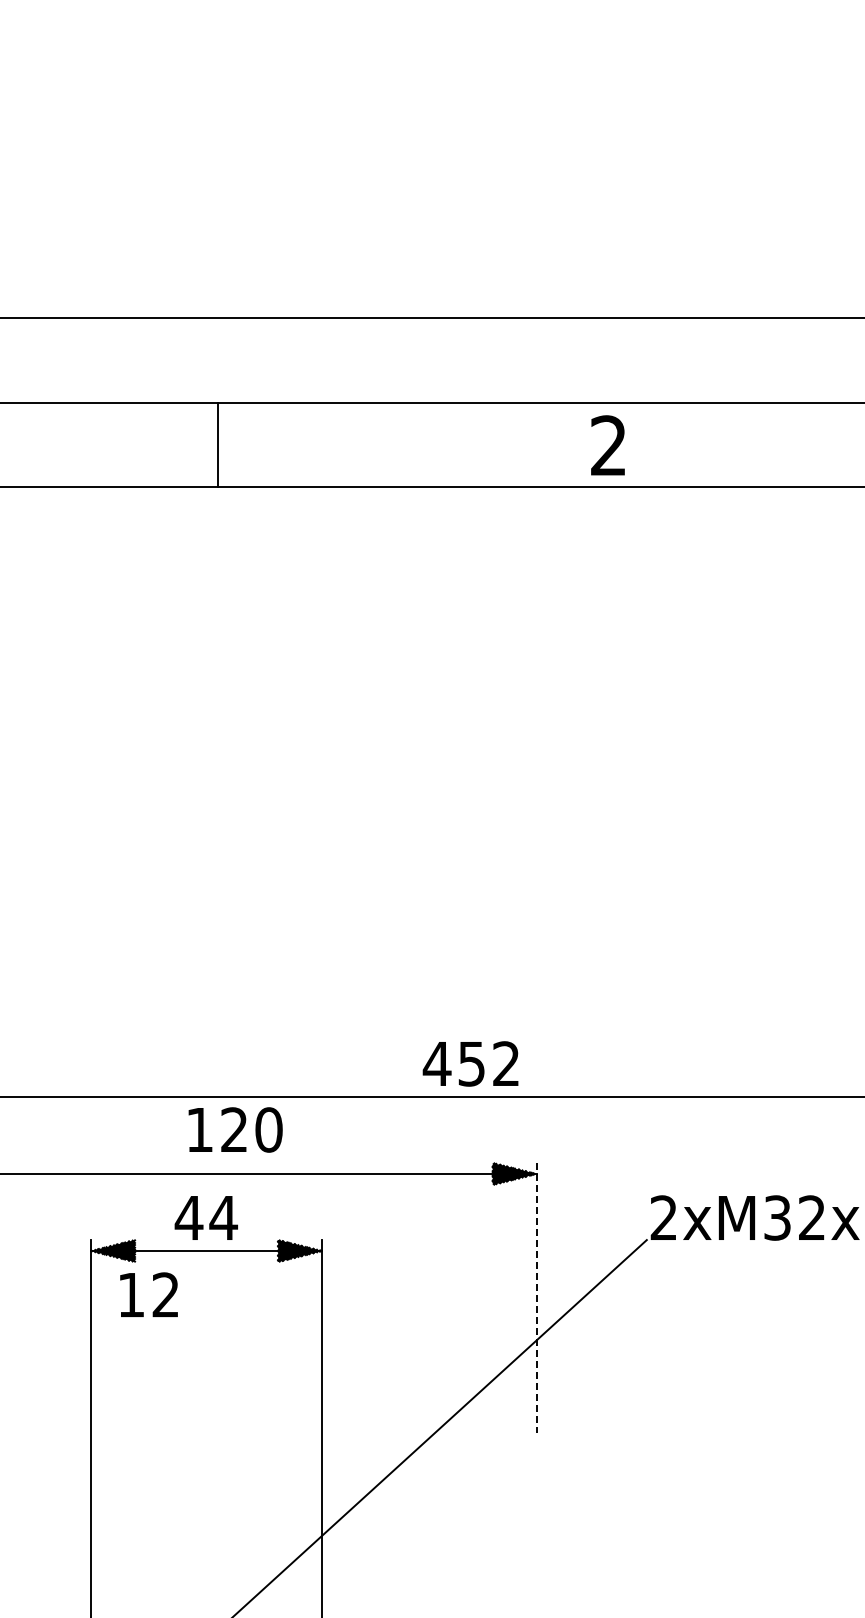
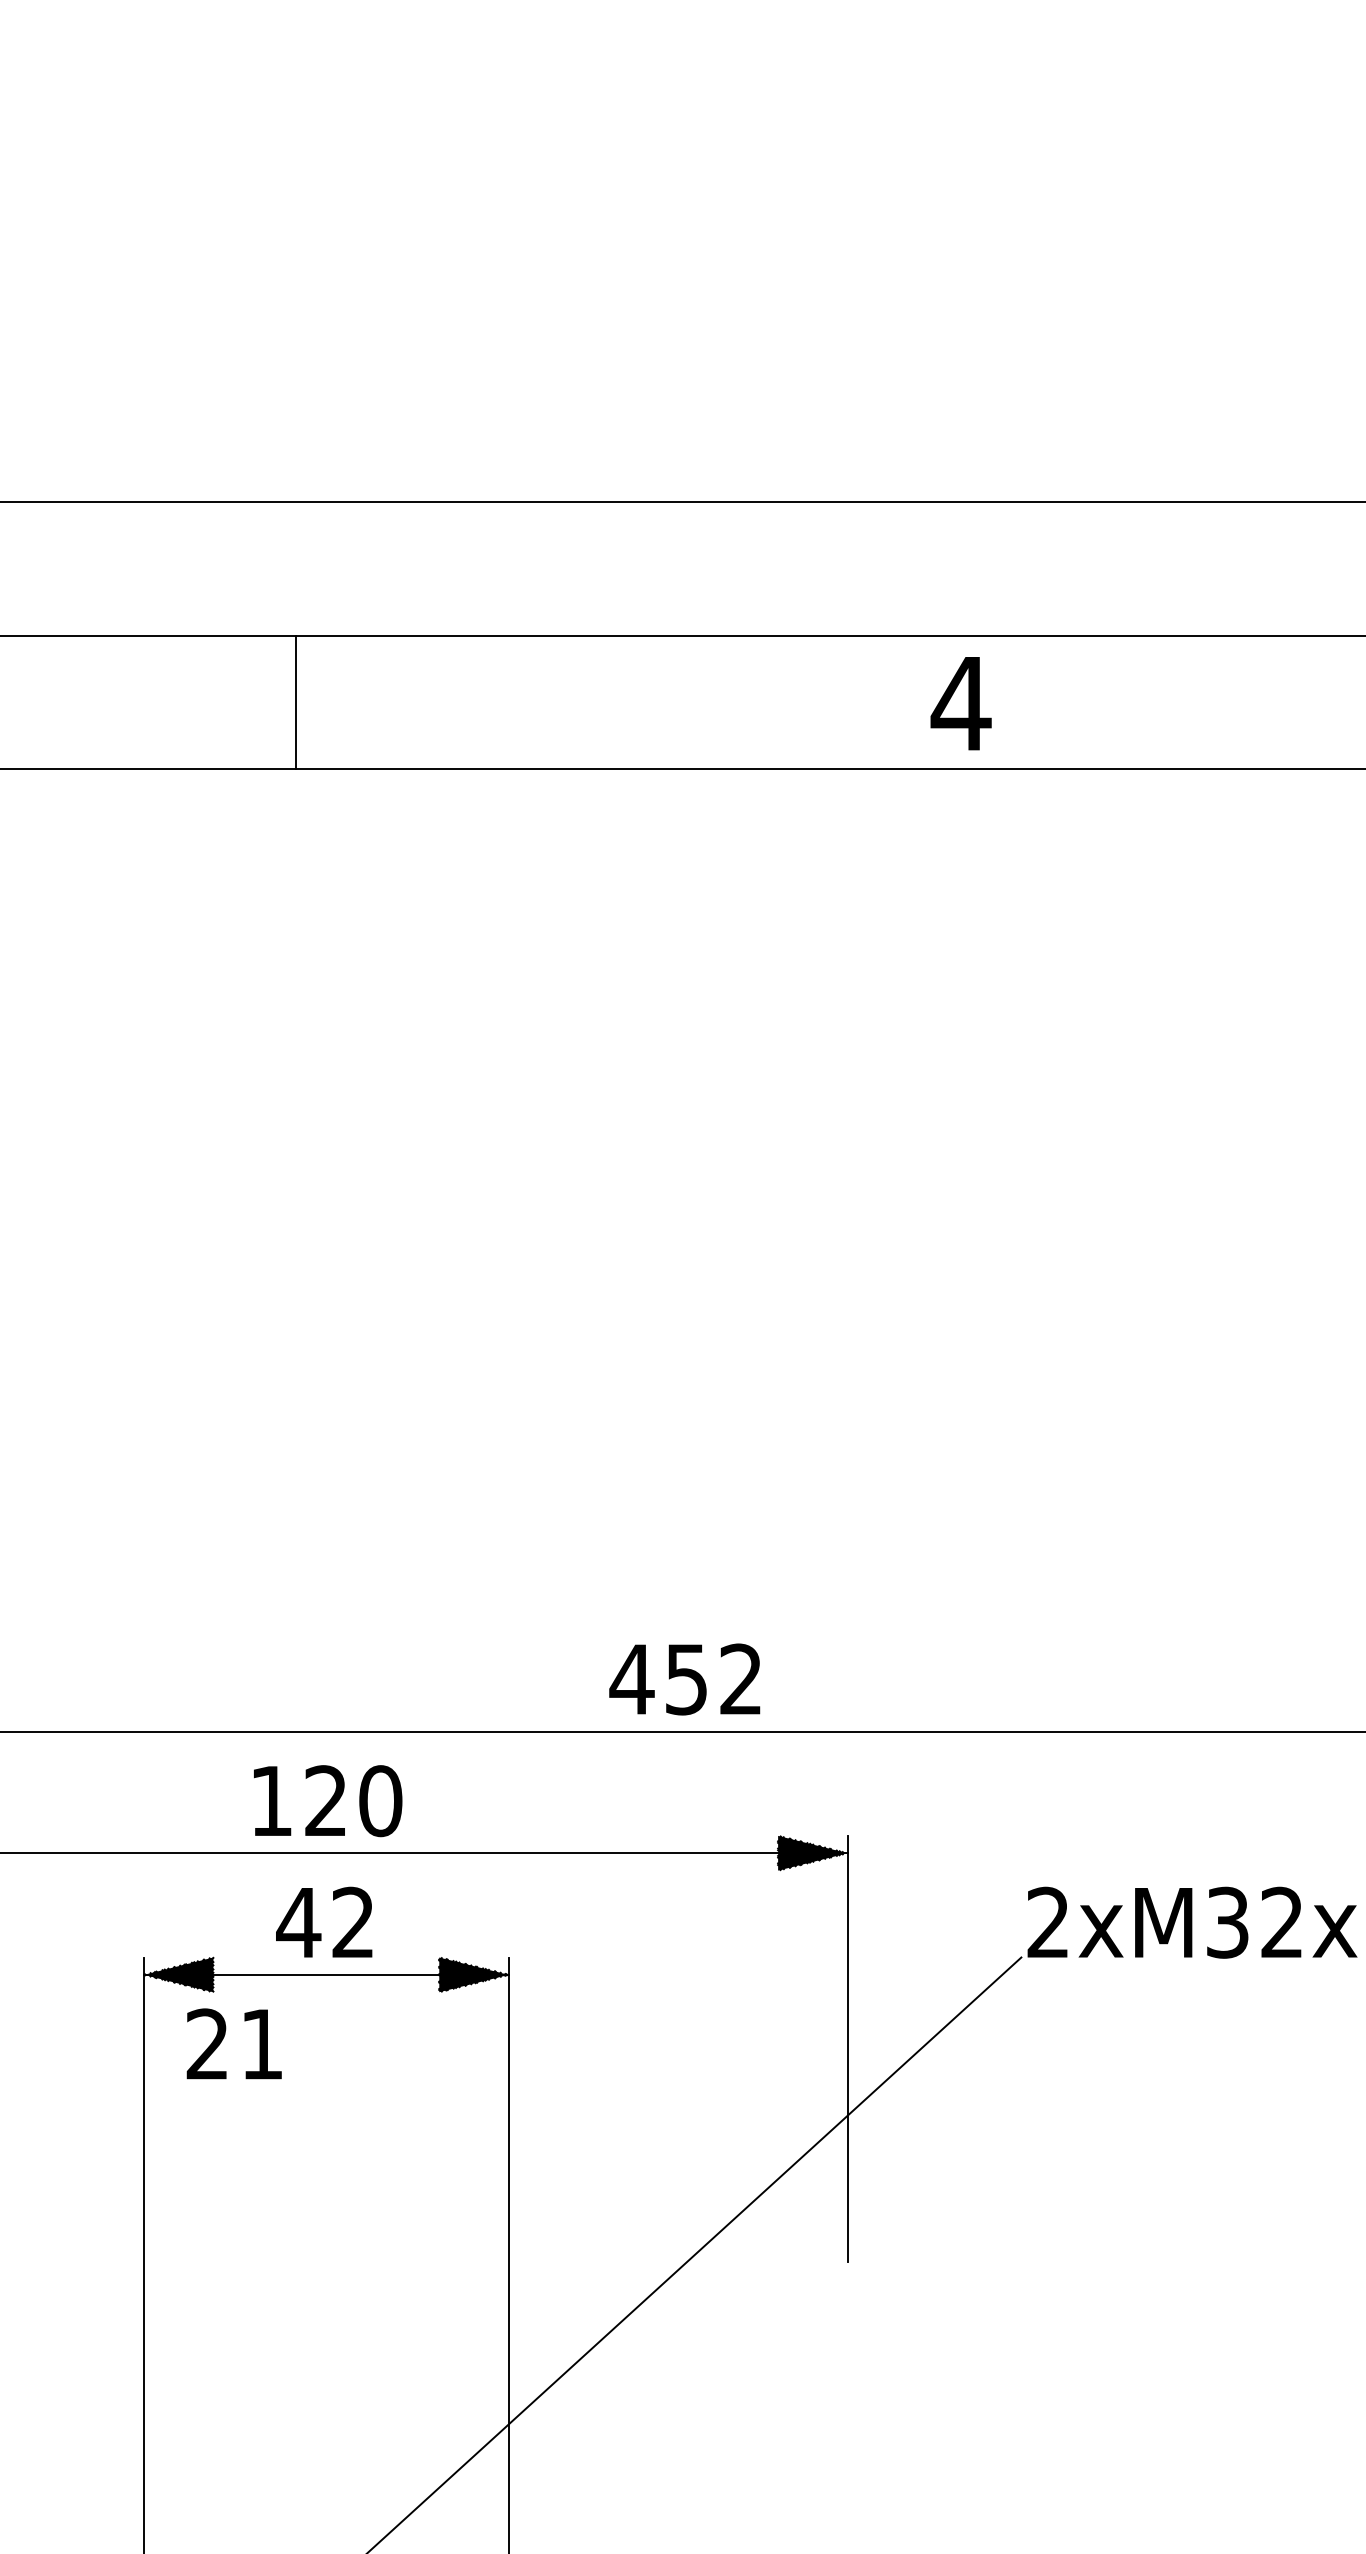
line: (217, 444) -> (296, 701), moved
text: (608, 445) -> (960, 703), 2 -> 4
text: (470, 1063) -> (684, 1678), moved
text: (235, 1129) -> (327, 1800), moved
text: (223, 1217) -> (353, 1921), 44 -> 42
text: (148, 1294) -> (234, 2043), 12 -> 21
line: (536, 1297) -> (847, 2048), dashed -> solid

